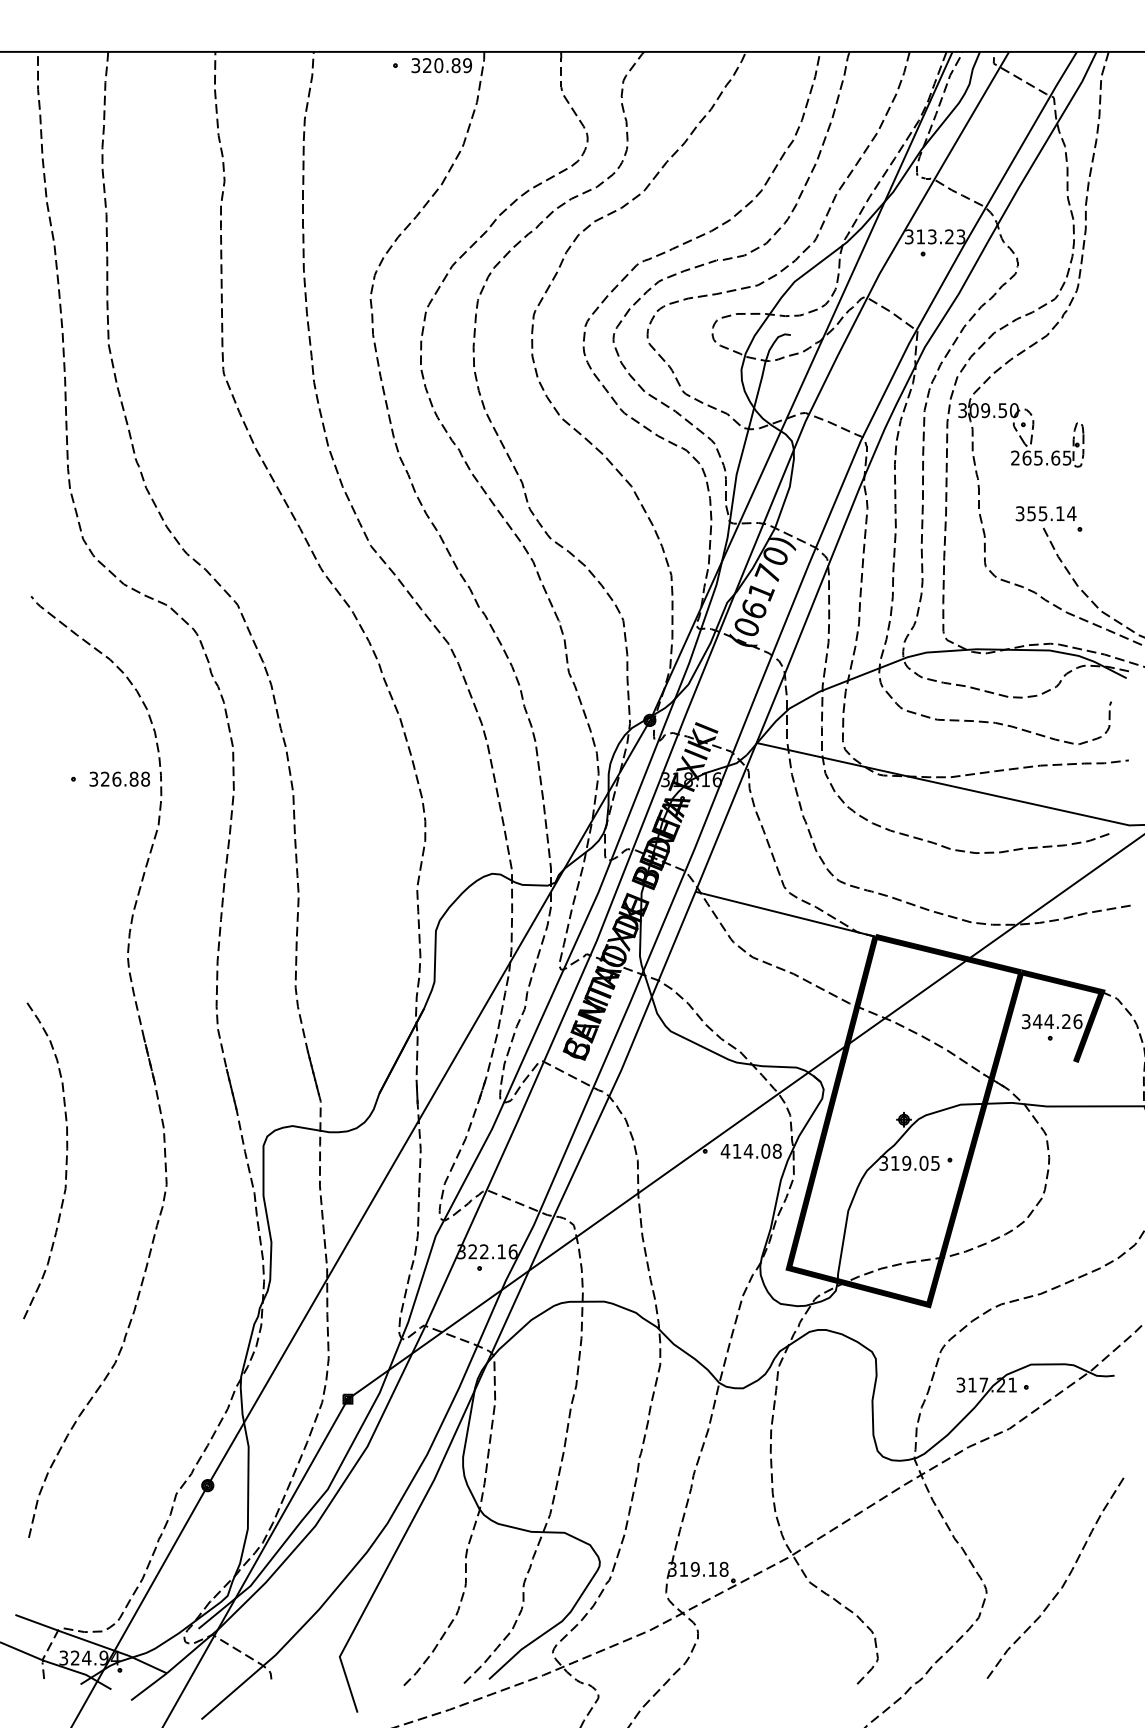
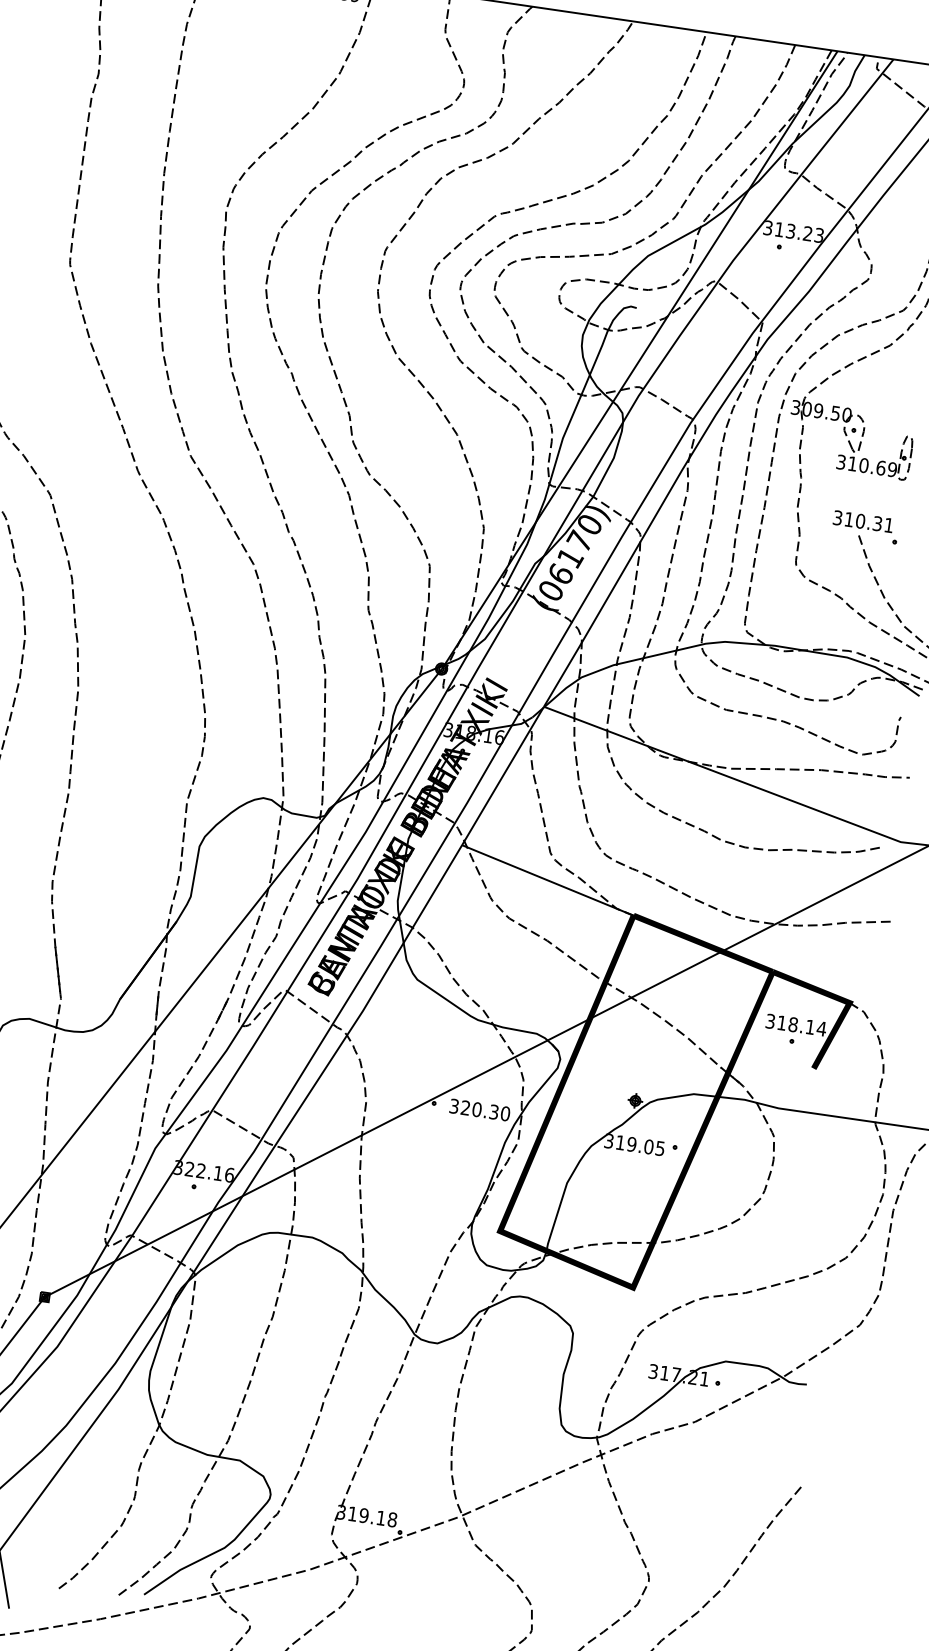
text: (1041, 457) -> (867, 465), 265.65 -> 310.69
text: (1051, 513) -> (868, 522), 355.14 -> 310.31
text: (1057, 1021) -> (801, 1025), 344.26 -> 318.14
text: (750, 1150) -> (479, 1109), 414.08 -> 320.30

